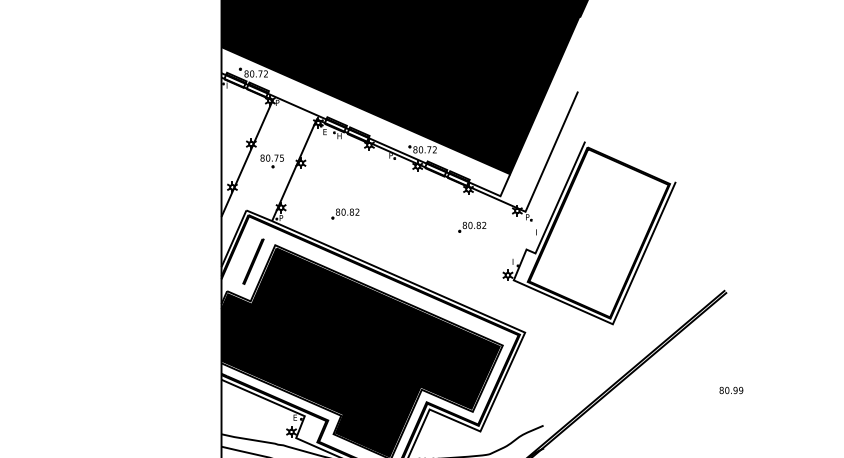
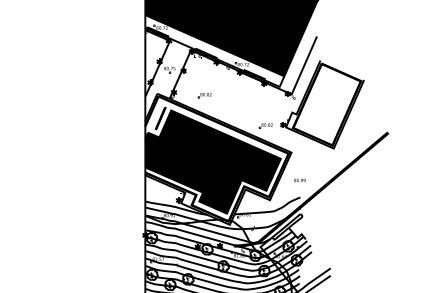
part: (471, 226) -> (265, 125), moved
text: (730, 390) -> (299, 180), moved

